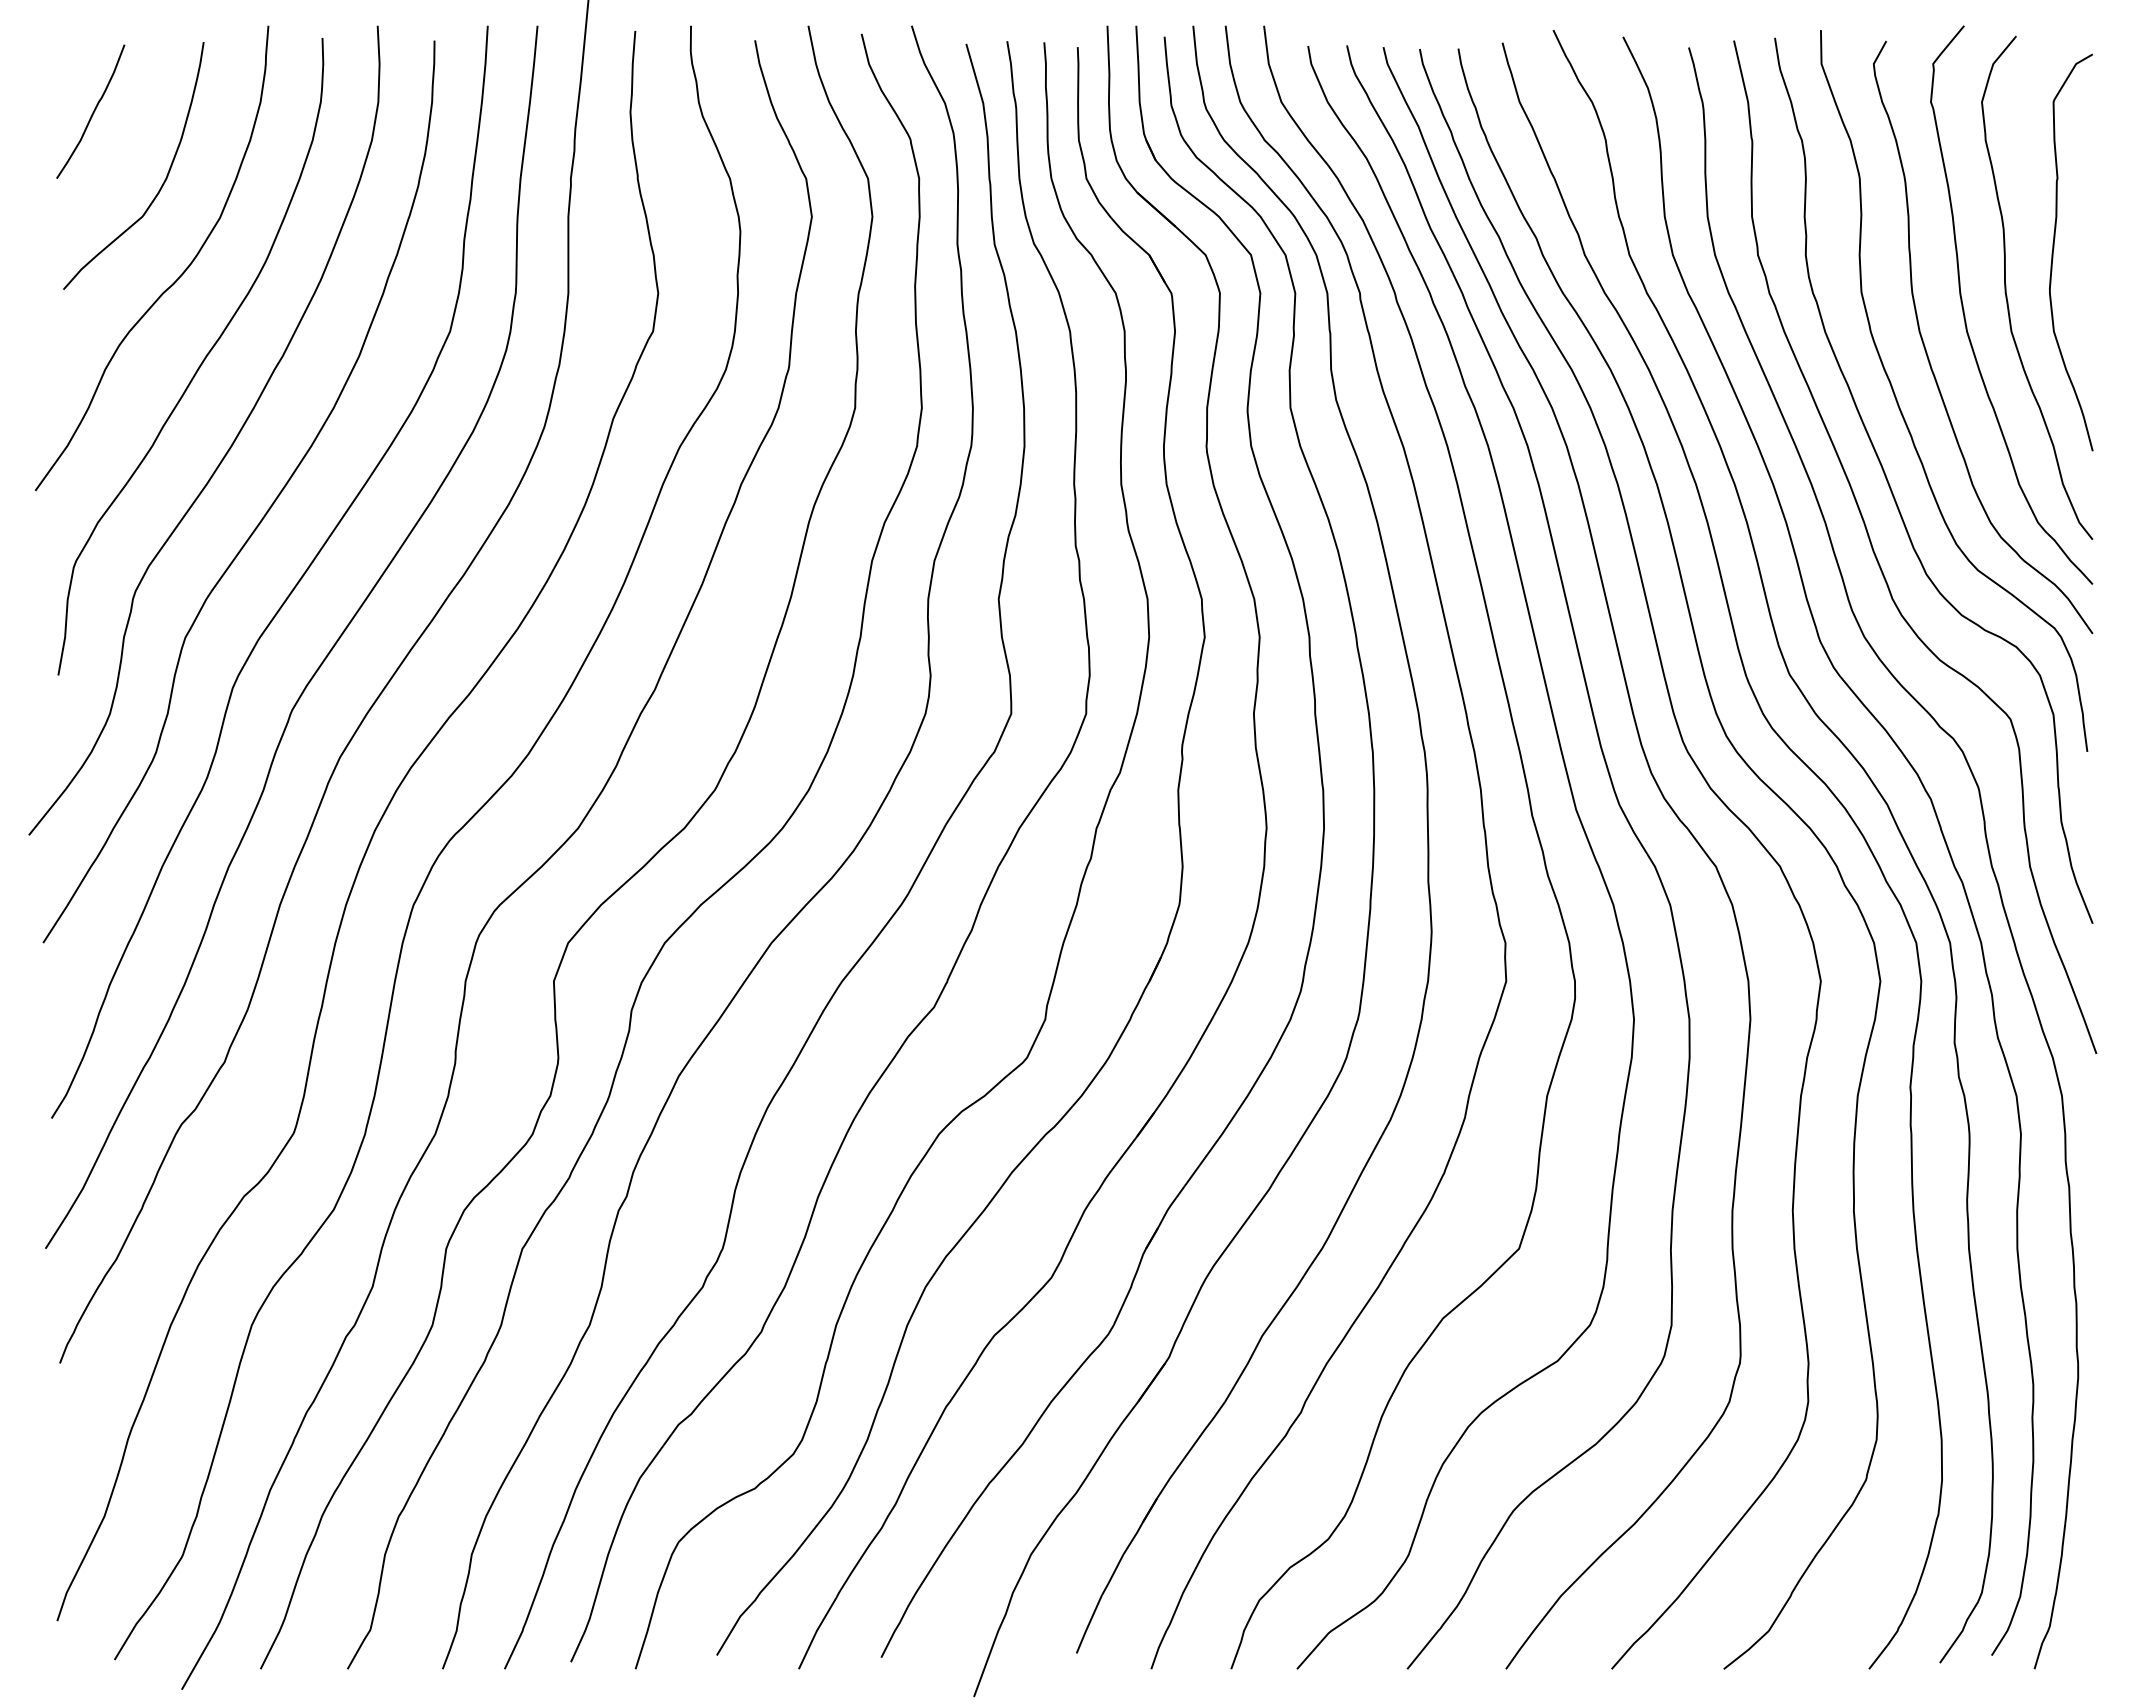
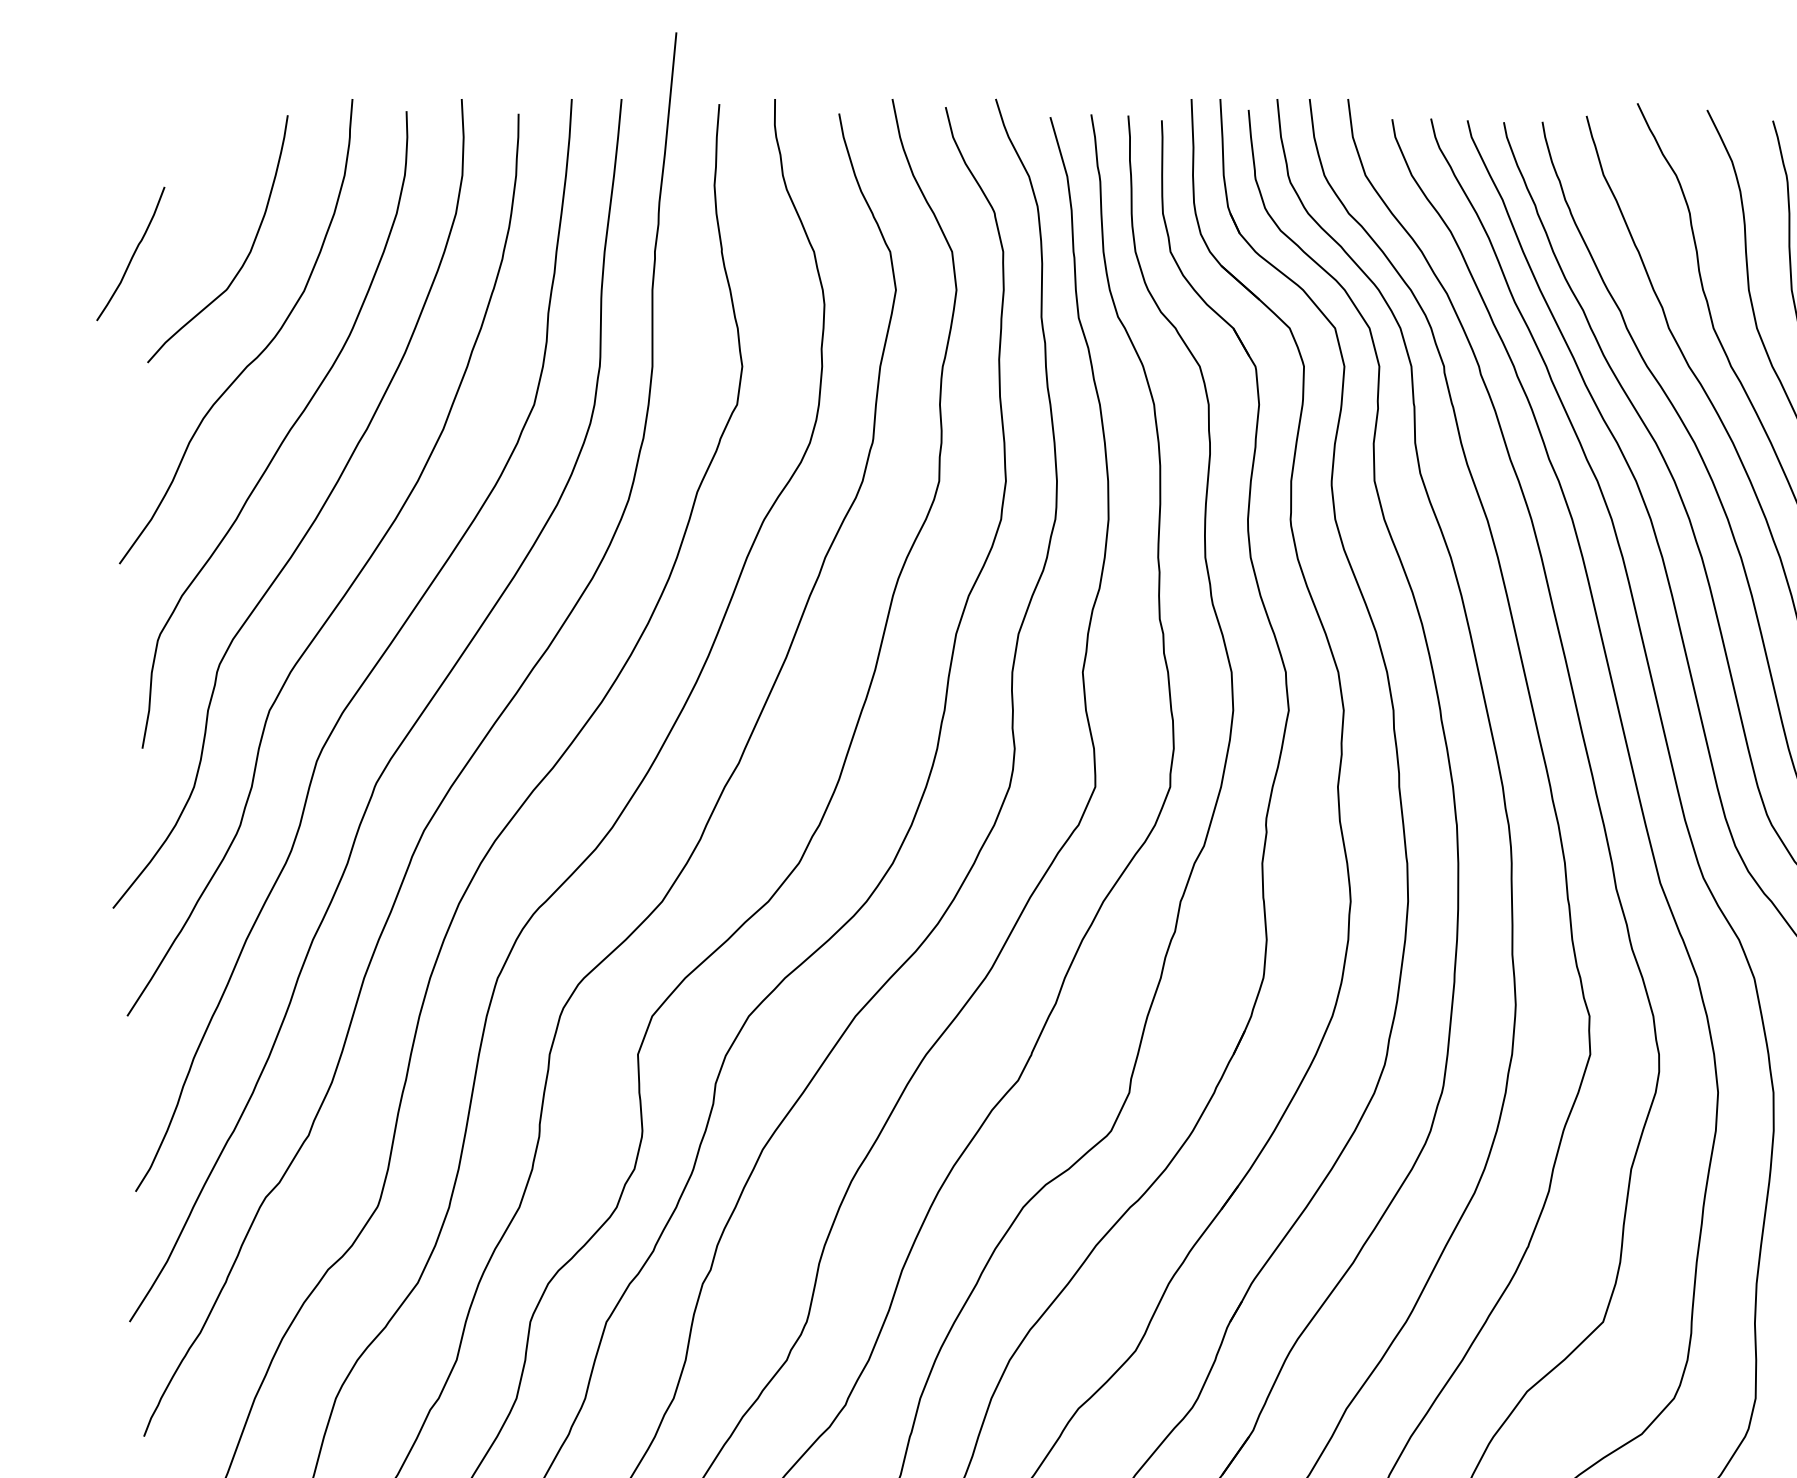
curve: (92, 112) -> (132, 254), moved

